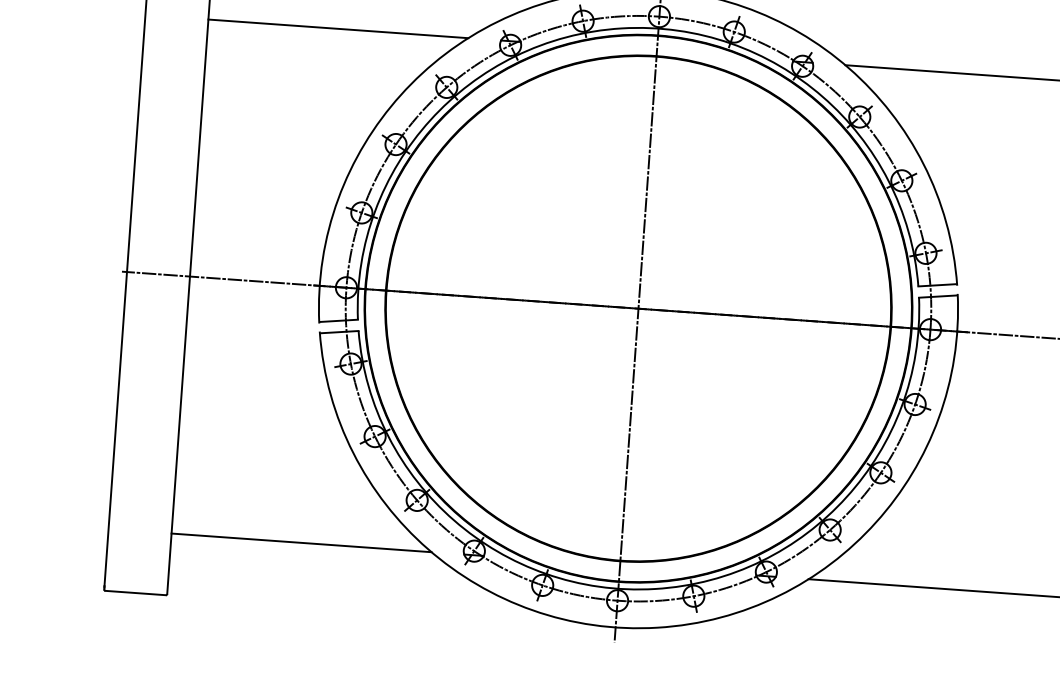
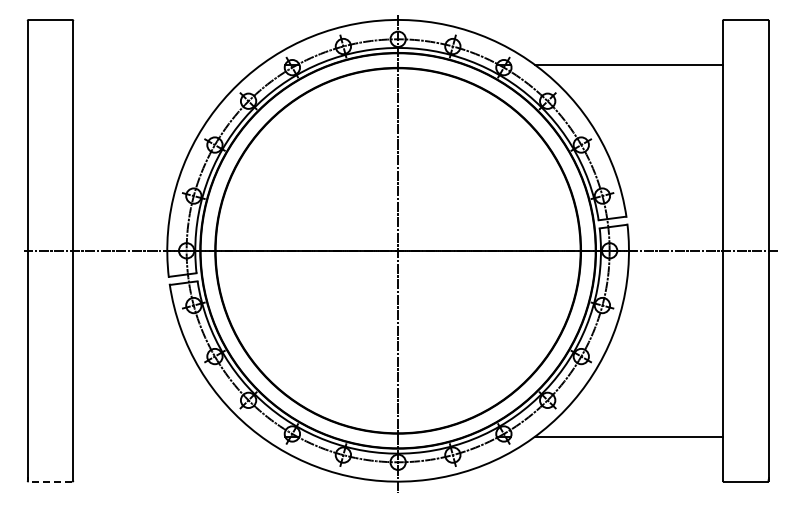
line: (338, 28) -> (167, 64), removed
line: (301, 542) -> (167, 436), removed
line: (135, 592) -> (50, 481), solid -> dashed

